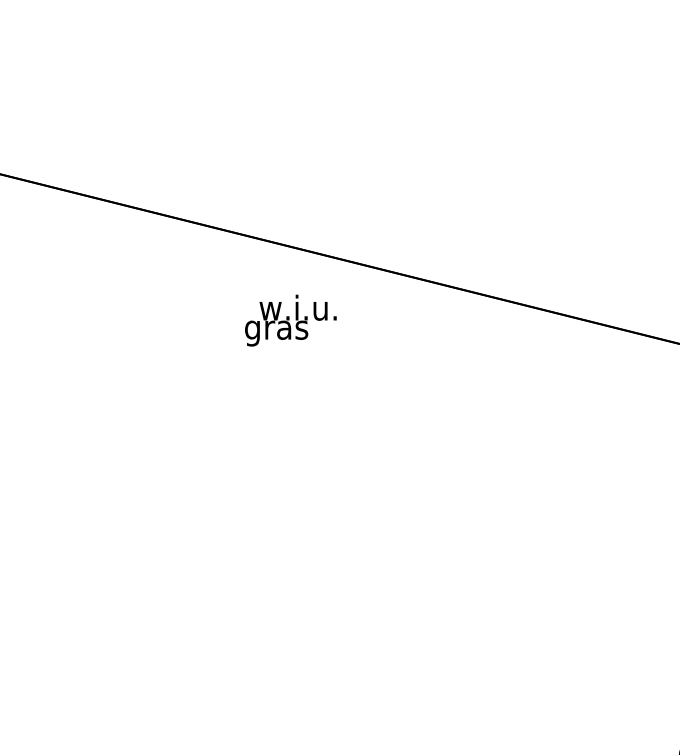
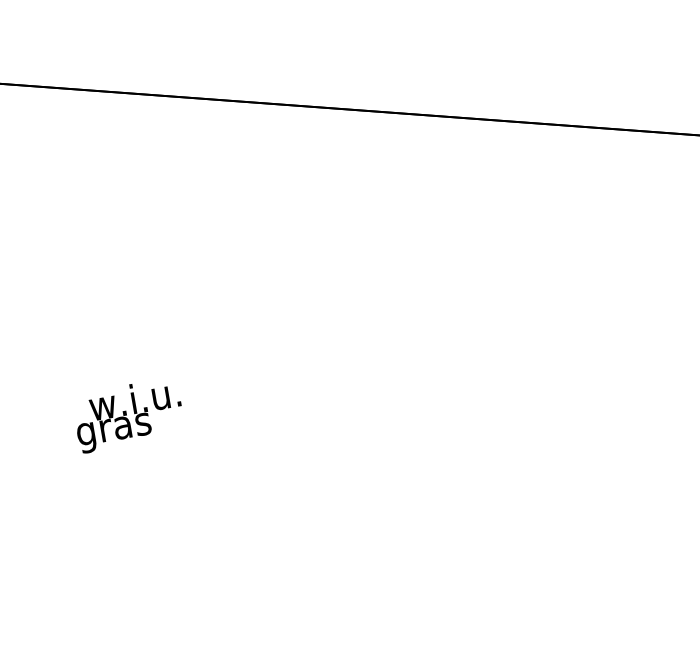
text: (290, 320) -> (128, 415), moved

